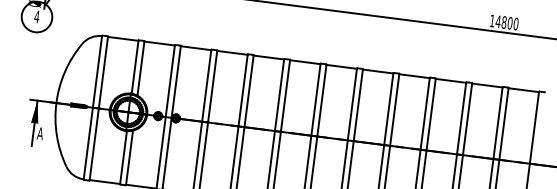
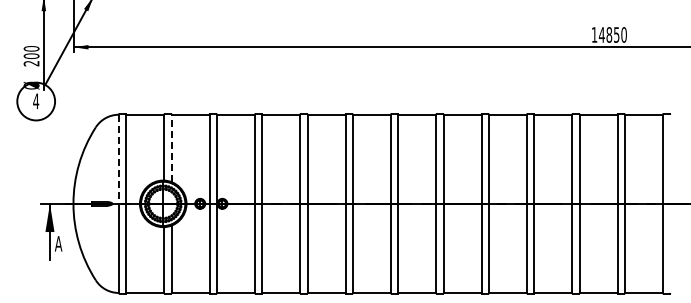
text: (510, 22) -> (616, 34), 14800 -> 14850
line: (140, 68) -> (171, 148), solid -> dashed
line: (97, 72) -> (118, 159), solid -> dashed

